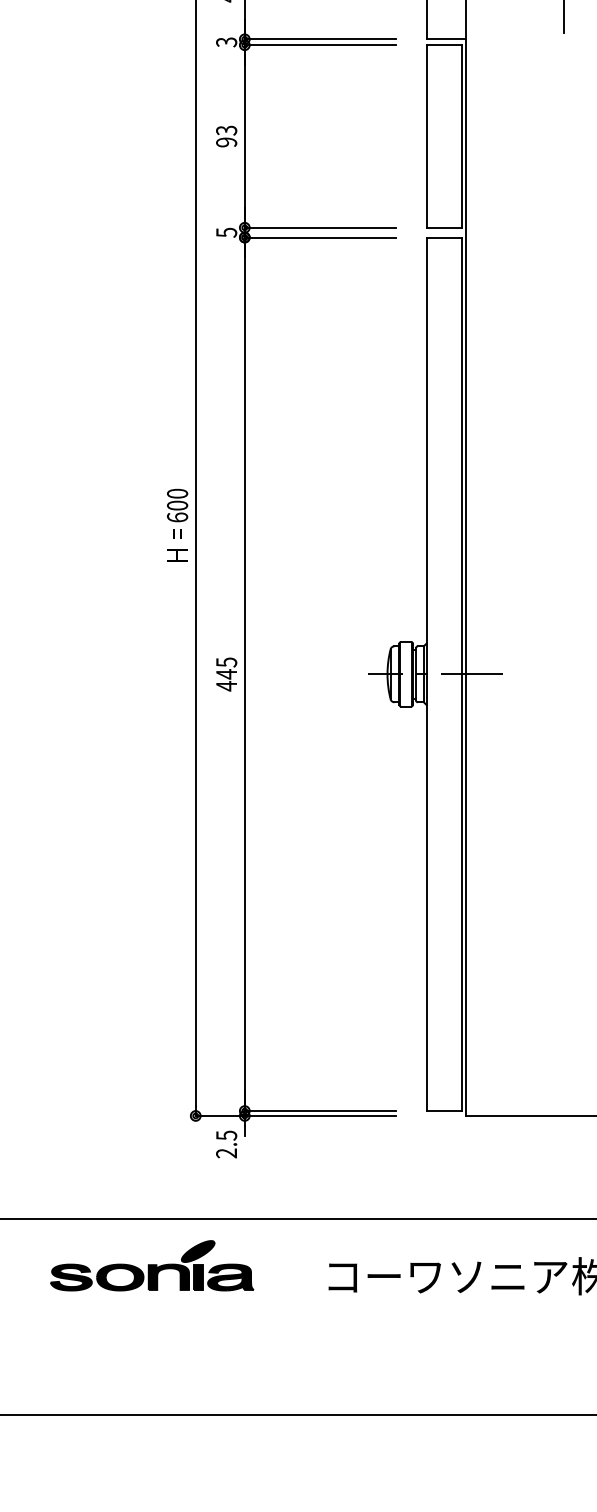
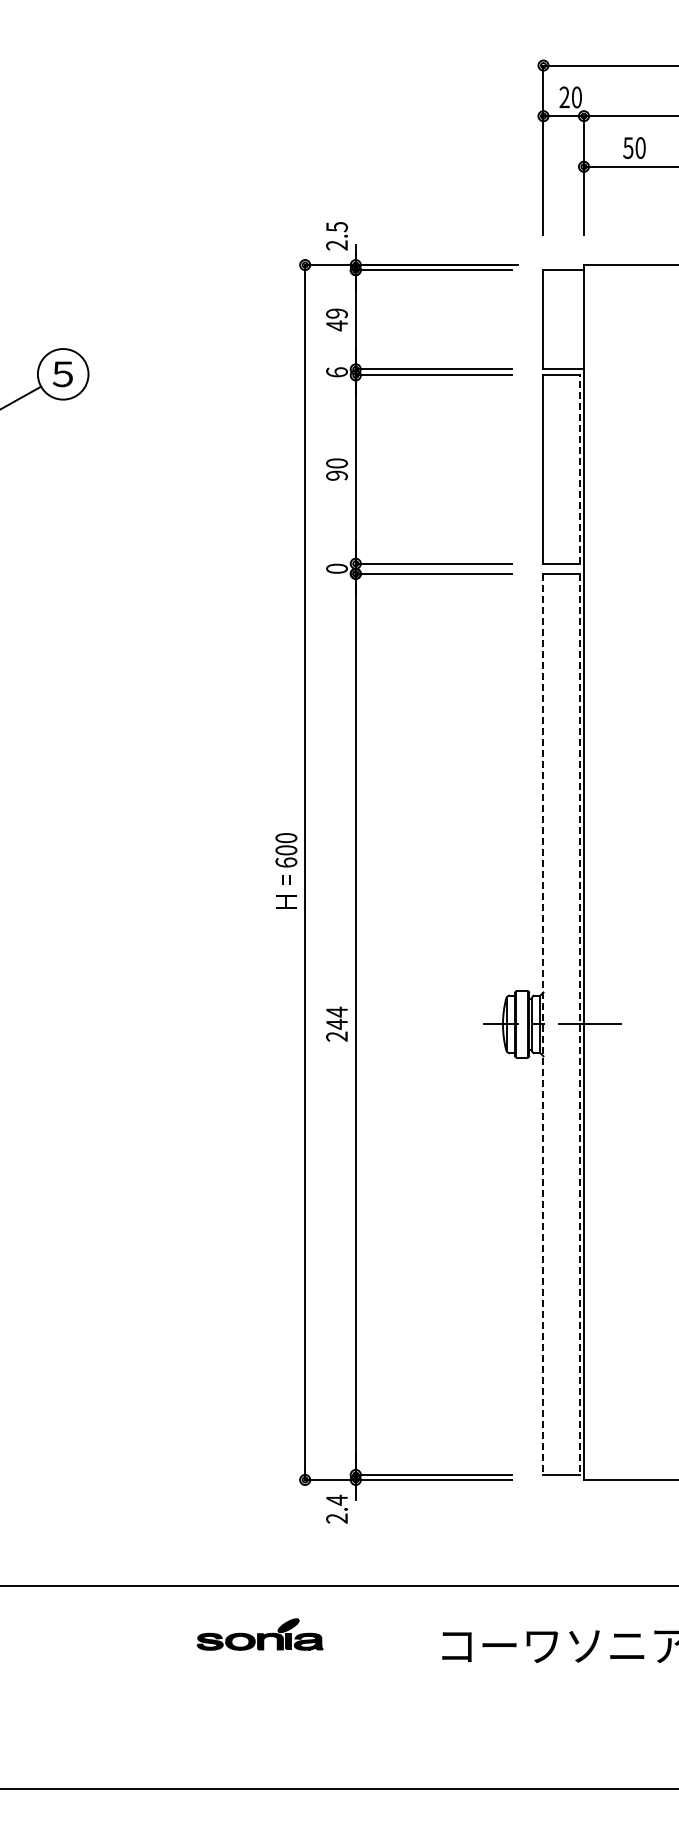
text: (226, 42) -> (336, 372), 3 -> 6
text: (226, 130) -> (336, 463), 93 -> 90
line: (461, 136) -> (579, 469), solid -> dashed
text: (226, 232) -> (336, 568), 5 -> 0
text: (226, 674) -> (336, 1024), 445 -> 244
line: (426, 674) -> (543, 1024), solid -> dashed
line: (461, 674) -> (579, 1024), solid -> dashed
text: (226, 1134) -> (336, 1499), 2.5 -> 2.4
part: (151, 1265) -> (259, 1634), size x0.6

